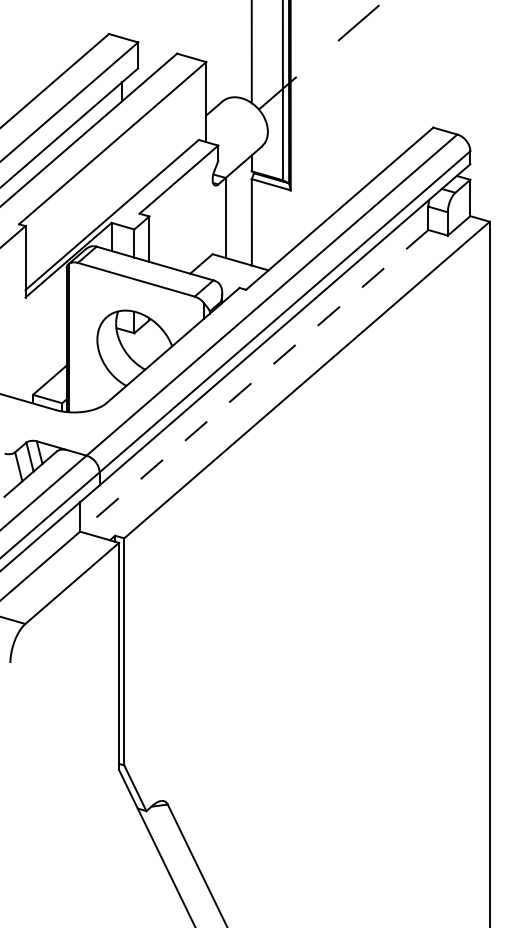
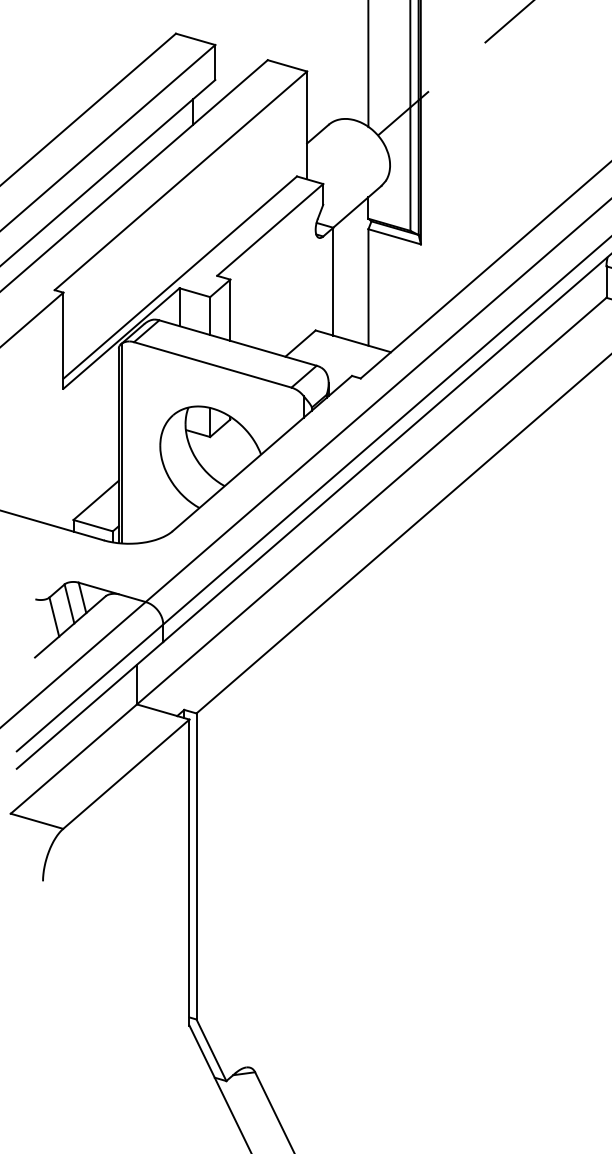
line: (253, 381) -> (370, 502), dashed -> solid

